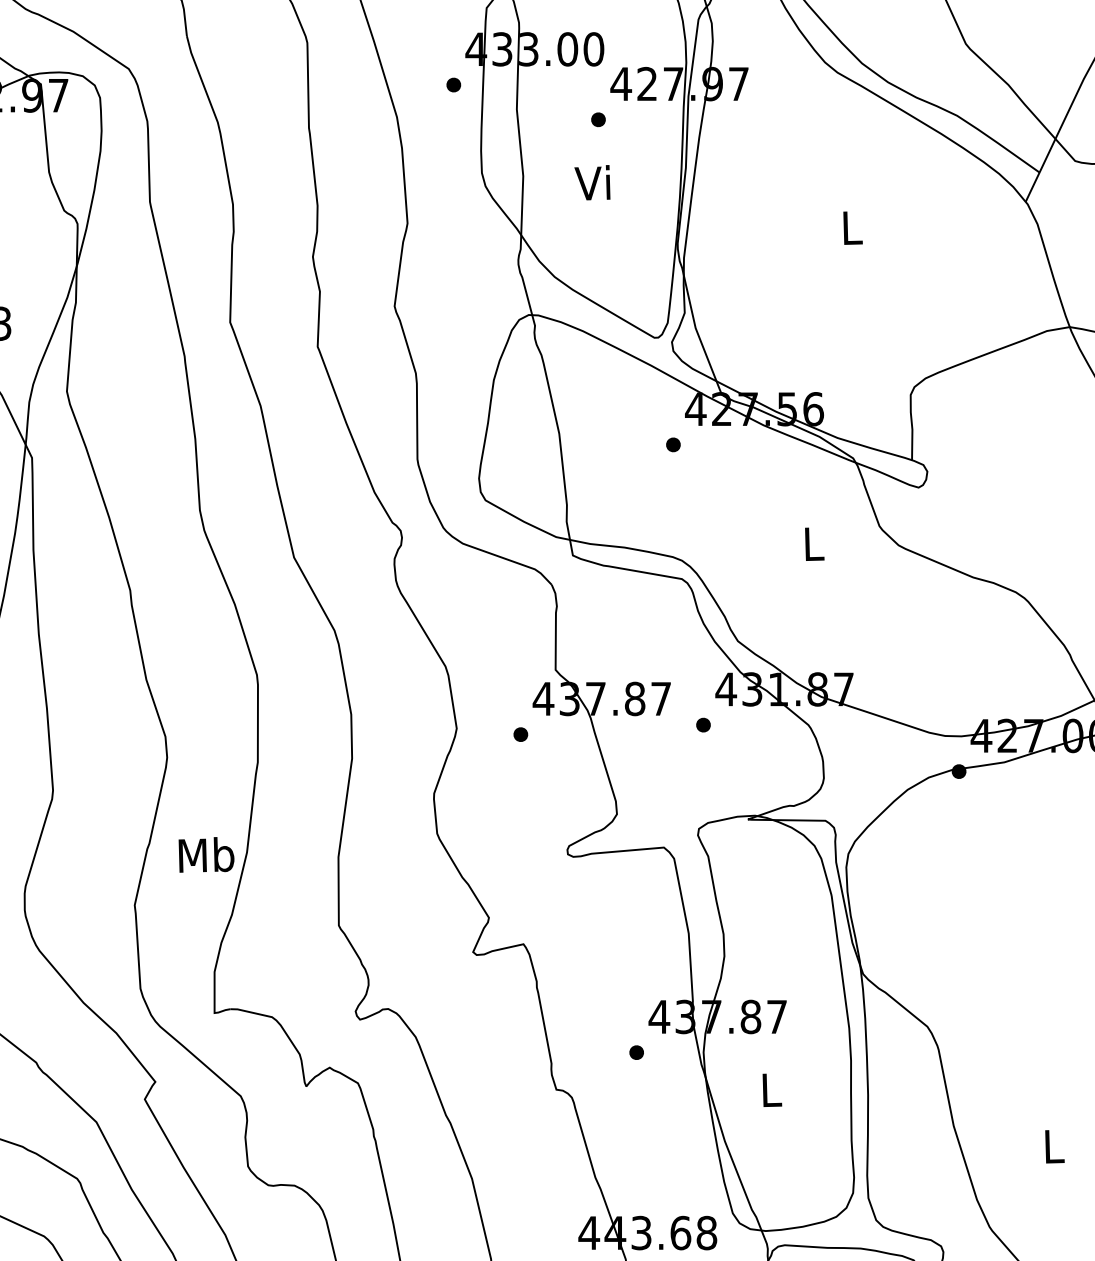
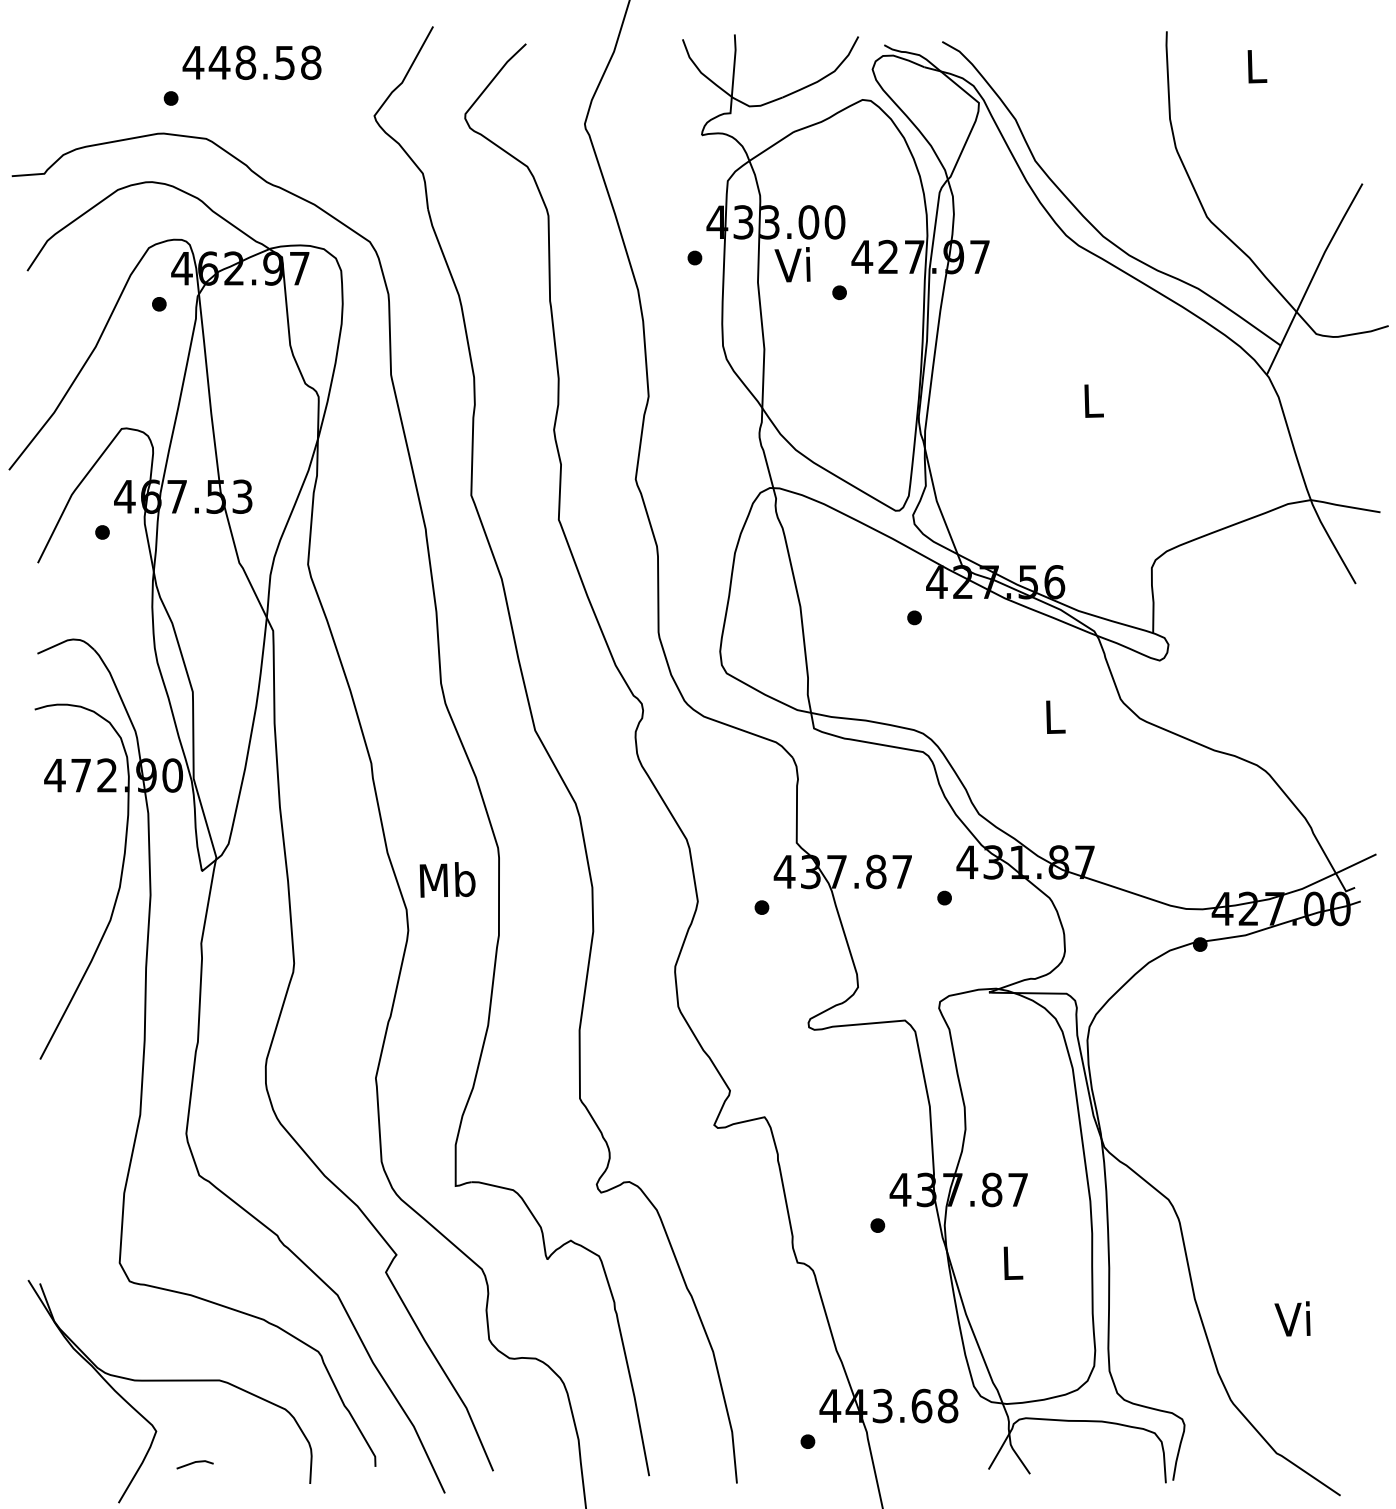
text: (592, 182) -> (792, 264), moved
text: (206, 854) -> (447, 879), moved
text: (1051, 1145) -> (1292, 1318), L -> Vi

